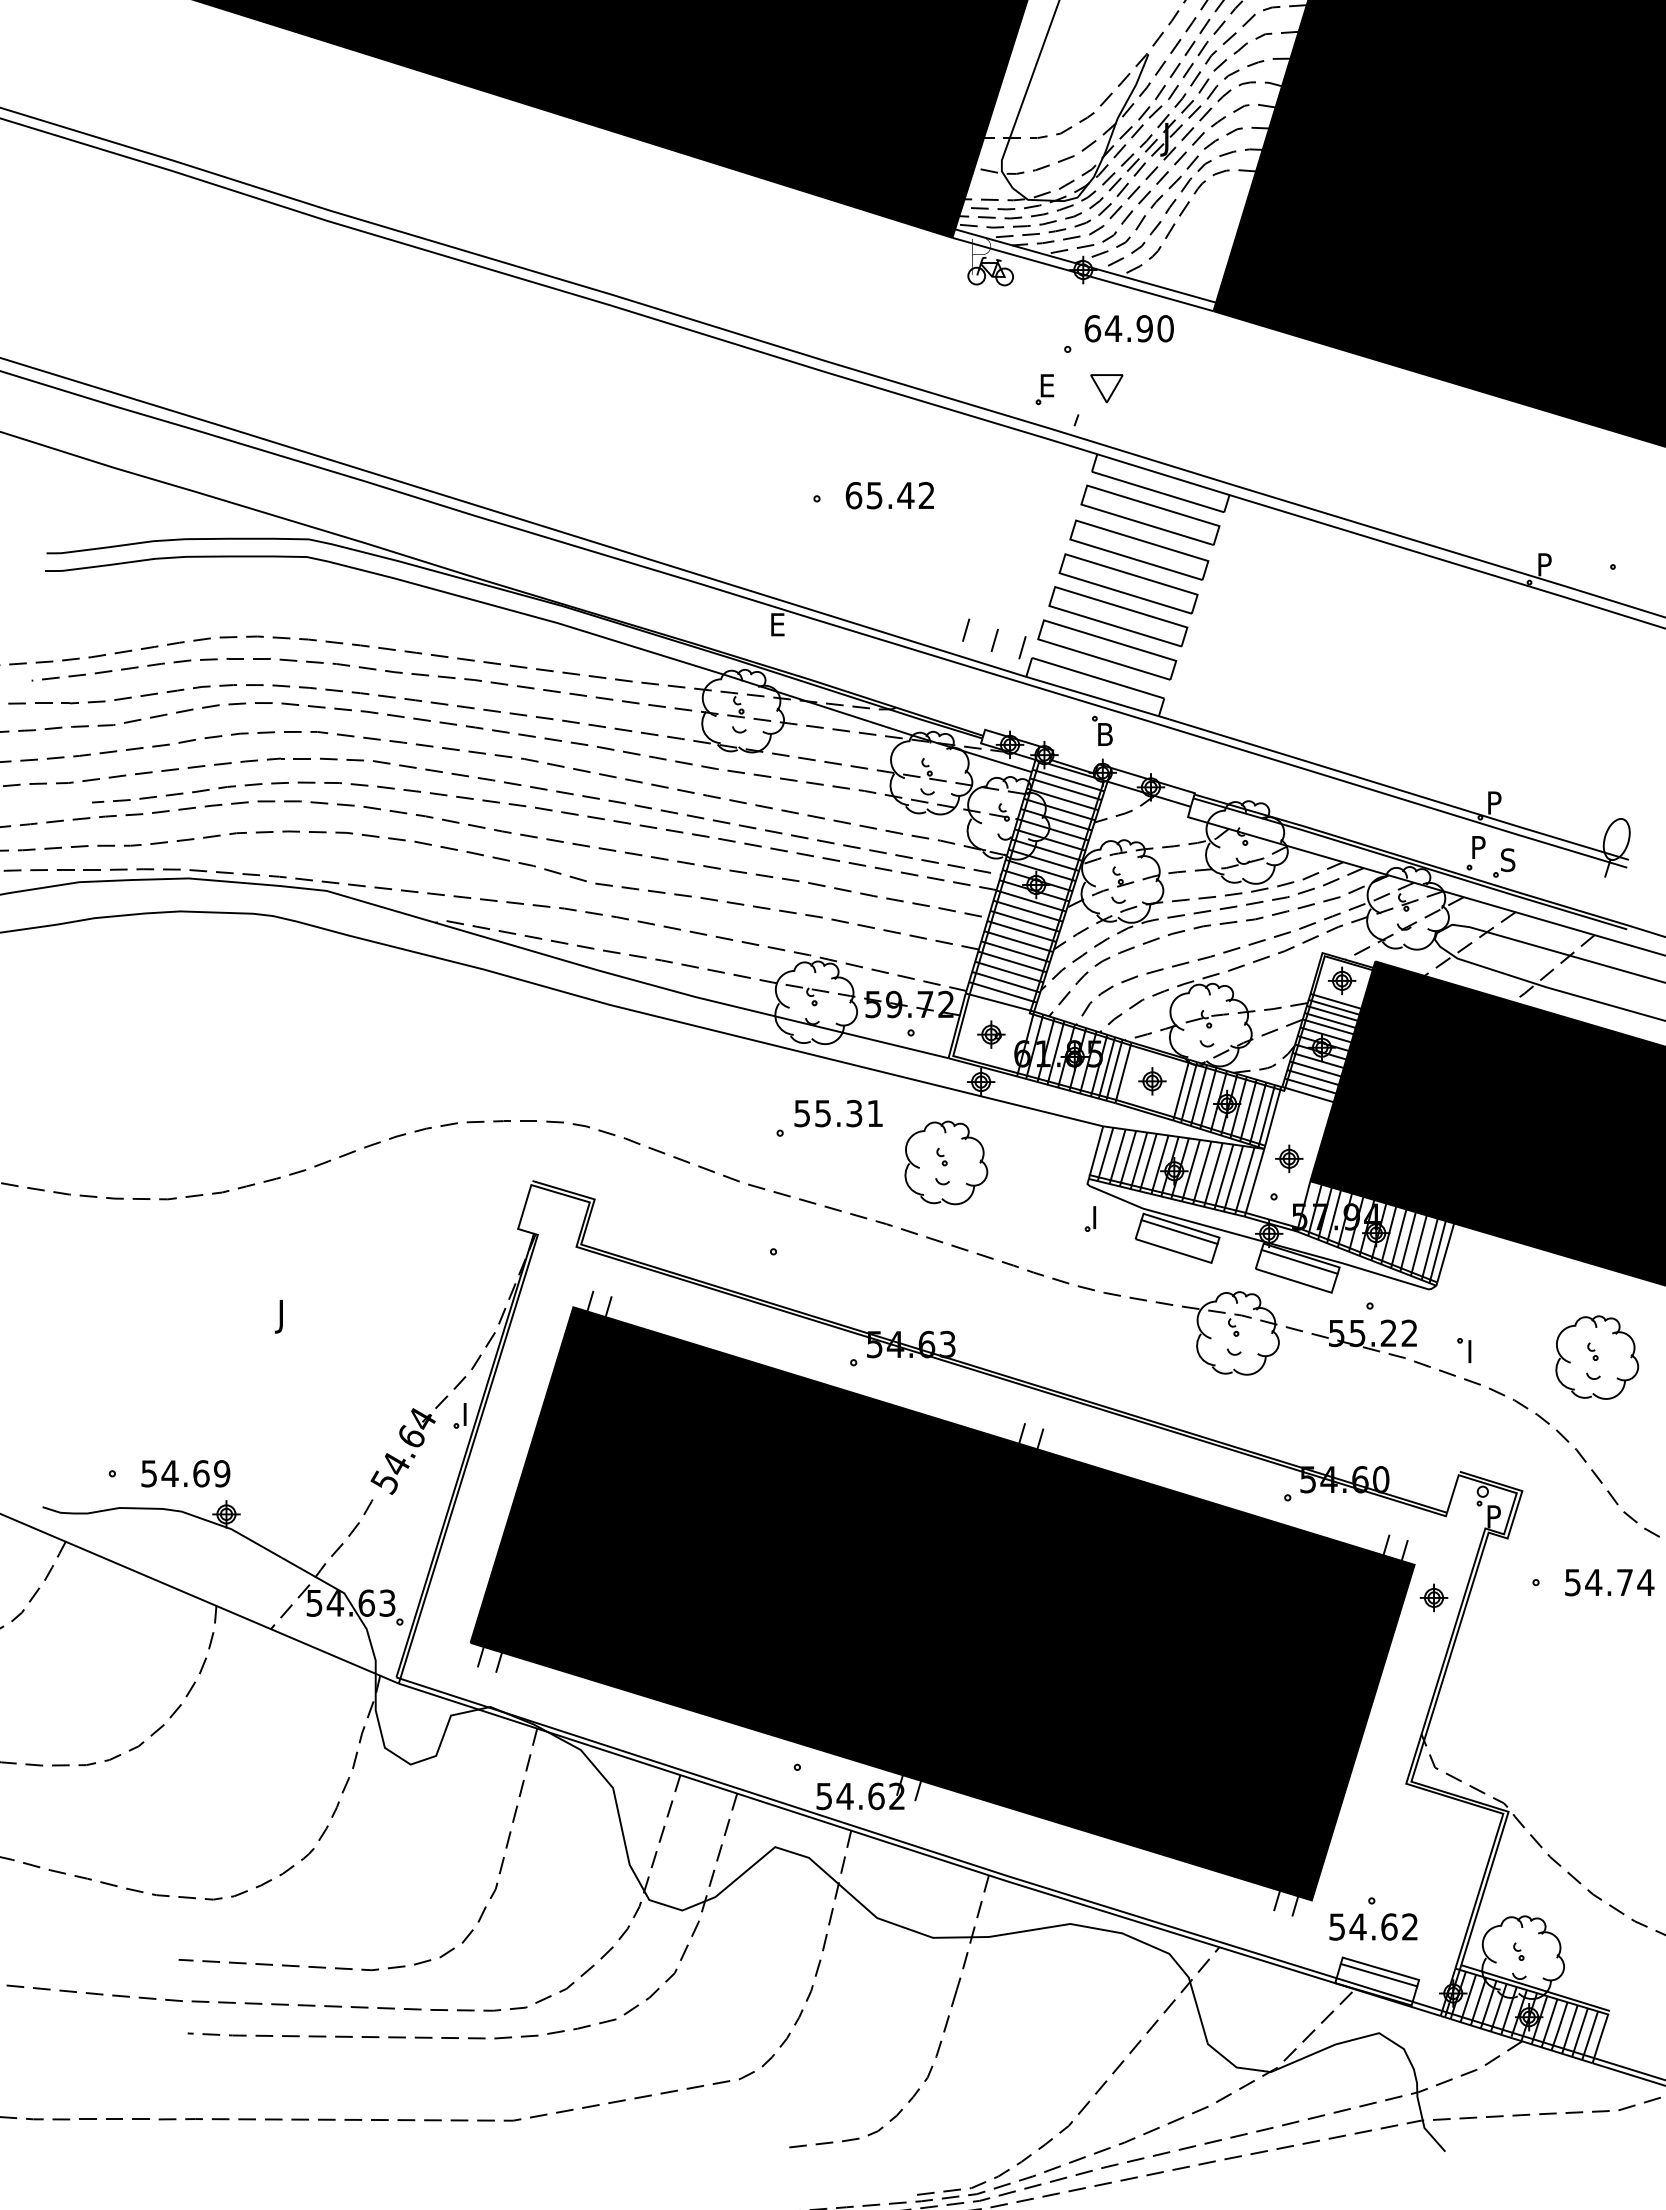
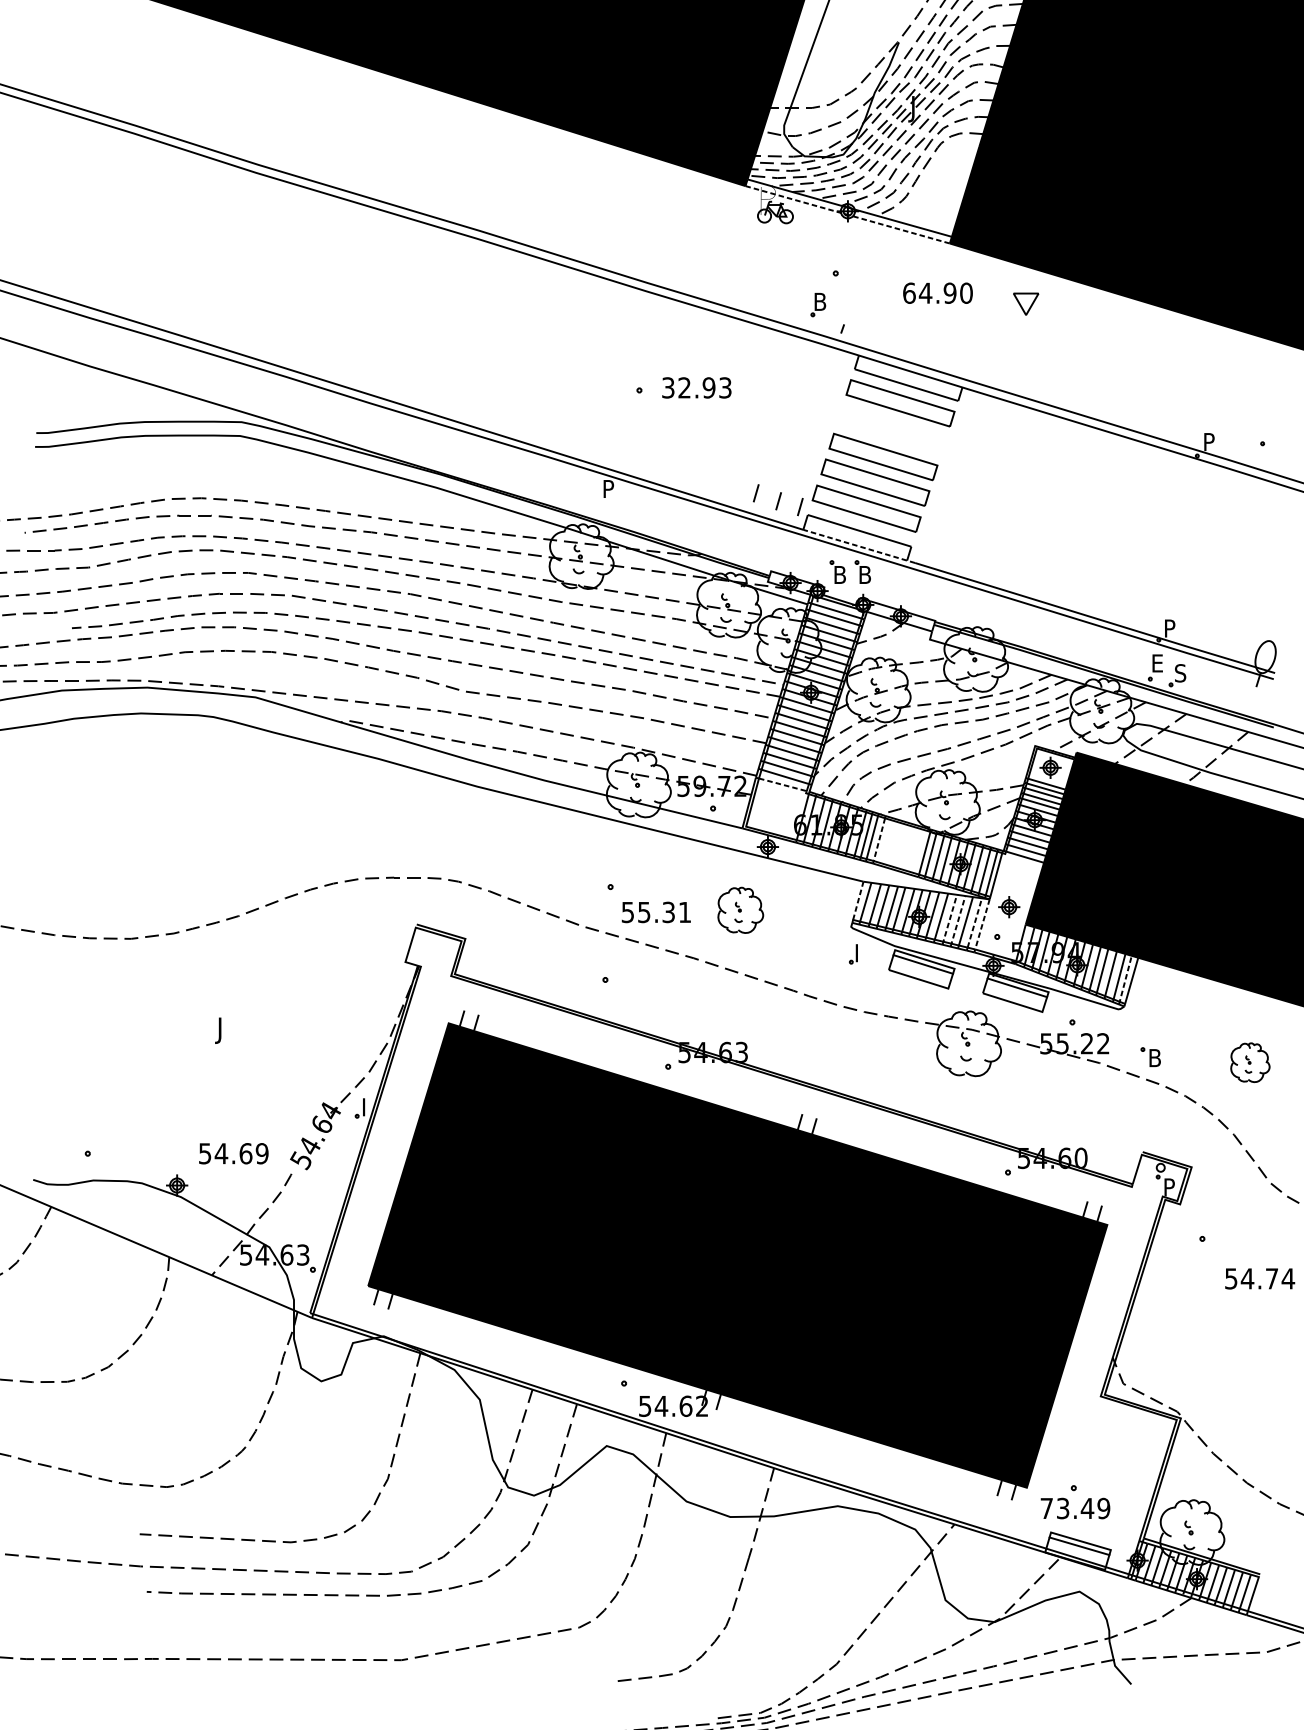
line: (1082, 274) -> (847, 214), solid -> dashed
text: (1128, 328) -> (937, 293), moved
text: (1052, 385) -> (823, 301), E -> B
part: (1106, 388) -> (1025, 304), moved
text: (889, 495) -> (696, 387), 65.42 -> 32.93
part: (1139, 549) -> (891, 430), removed
text: (779, 624) -> (610, 488), E -> P
line: (1097, 698) -> (859, 546), solid -> dashed
part: (1070, 730) -> (837, 571), added
text: (1480, 847) -> (1158, 663), P -> E
line: (1002, 1003) -> (784, 785), solid -> dashed
part: (991, 1034) -> (776, 809), removed
line: (1123, 1073) -> (879, 840), solid -> dashed
part: (1152, 1081) -> (902, 846), removed
text: (838, 1113) -> (656, 912), moved
line: (1096, 1150) -> (858, 900), solid -> dashed
part: (946, 1162) -> (740, 910), size x0.7
line: (1213, 1174) -> (949, 919), solid -> dashed
line: (1223, 1176) -> (957, 920), solid -> dashed
line: (1245, 1179) -> (974, 923), solid -> dashed
line: (1254, 1181) -> (981, 924), solid -> dashed
line: (1437, 1251) -> (1125, 979), solid -> dashed
text: (1477, 1351) -> (1156, 1057), I -> B
part: (1597, 1357) -> (1250, 1062), size x0.6
text: (185, 1473) -> (233, 1153), moved
text: (1609, 1582) -> (1259, 1278), moved
part: (1433, 1597) -> (1122, 1250), removed
text: (1373, 1926) -> (1075, 1508), 54.62 -> 73.49

